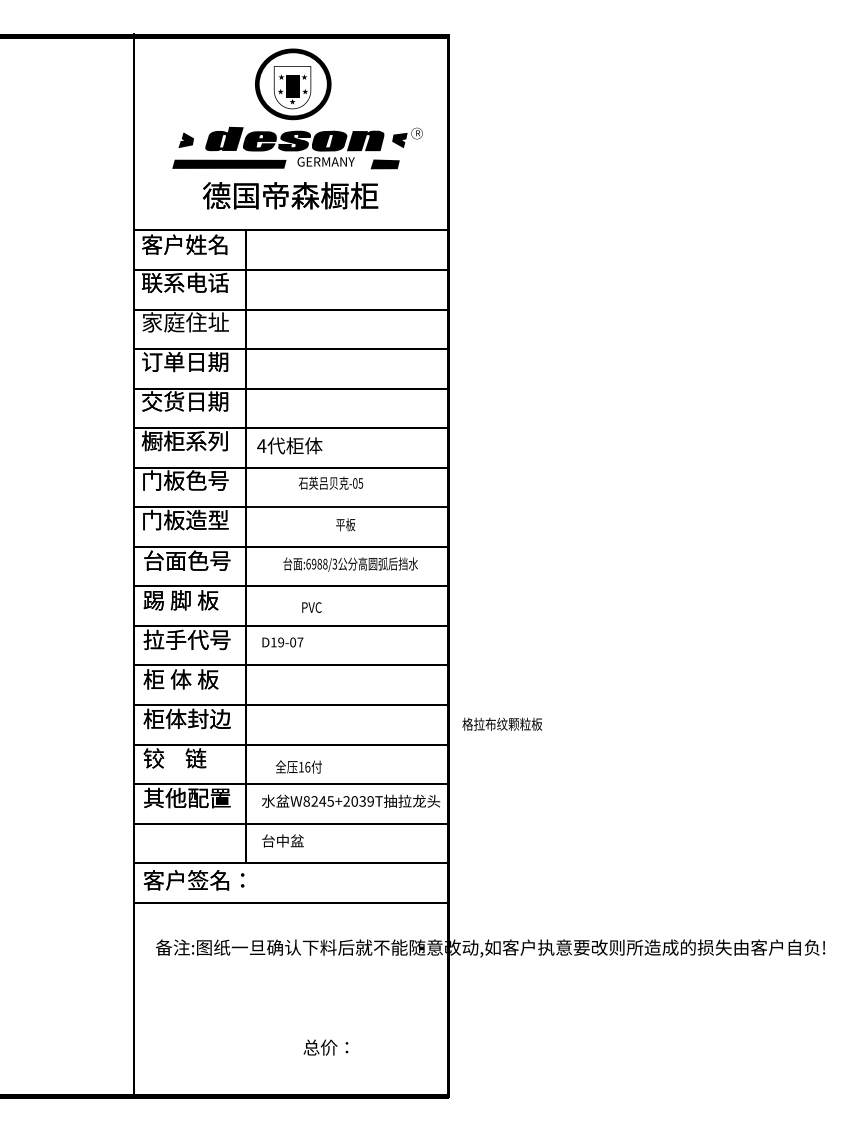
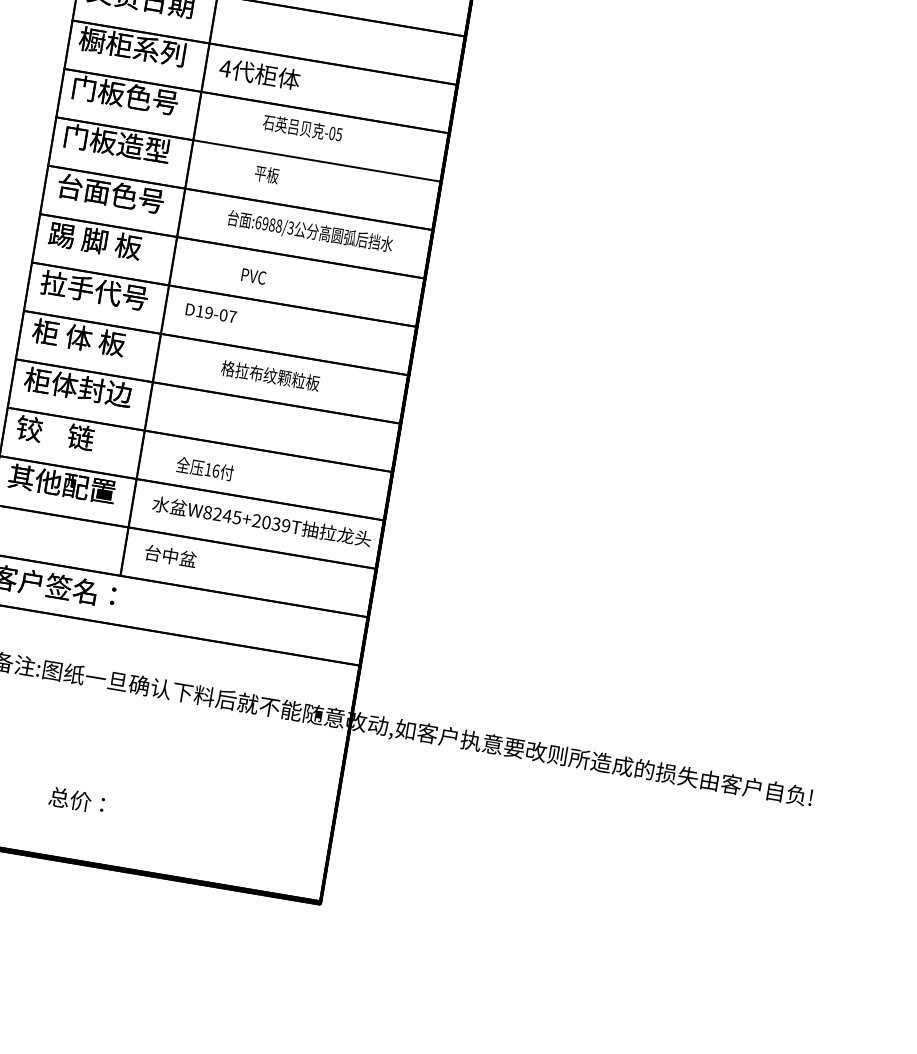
text: (345, 524) -> (266, 174), moved
text: (502, 723) -> (270, 374), moved
text: (325, 1047) -> (76, 800), moved

